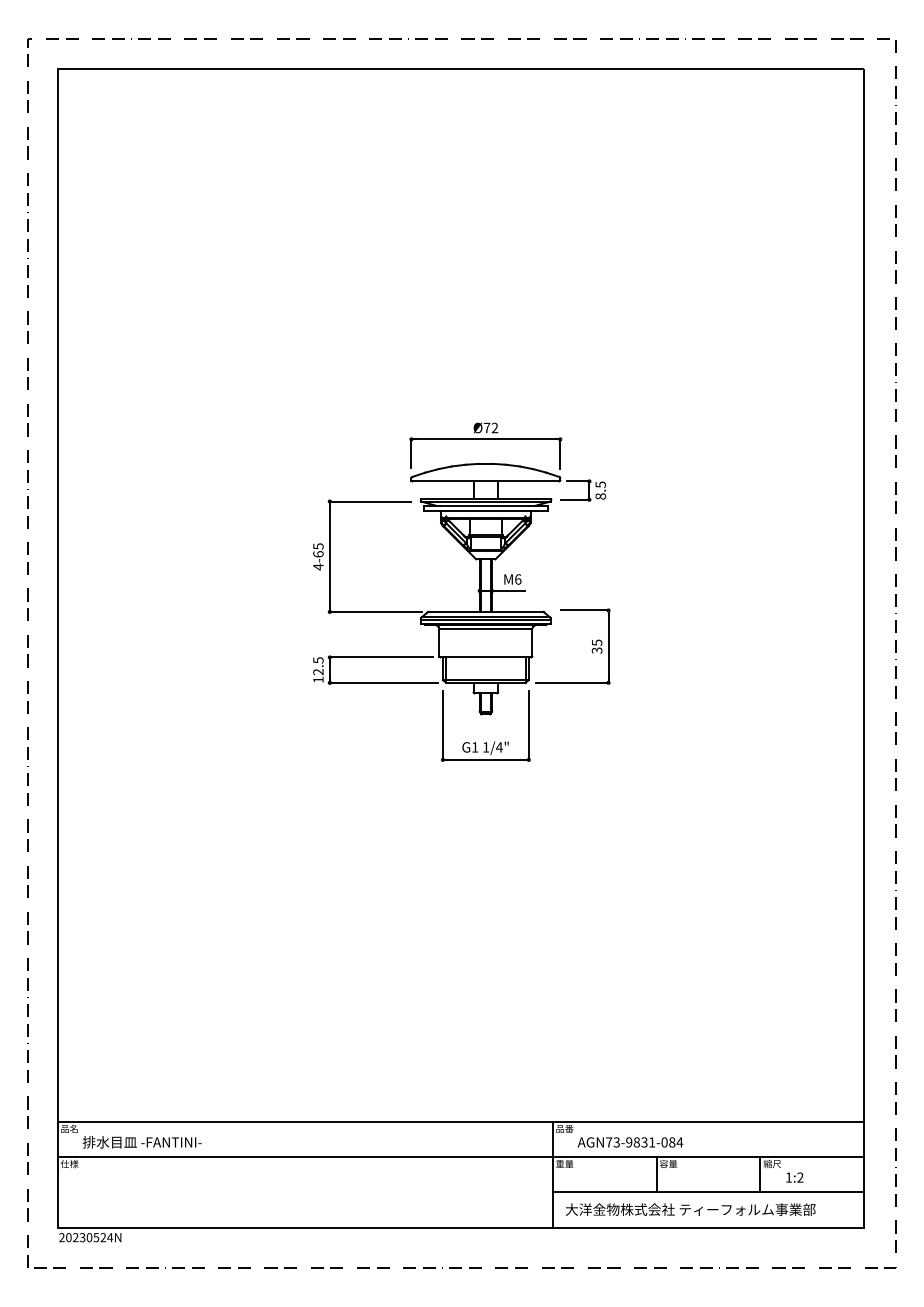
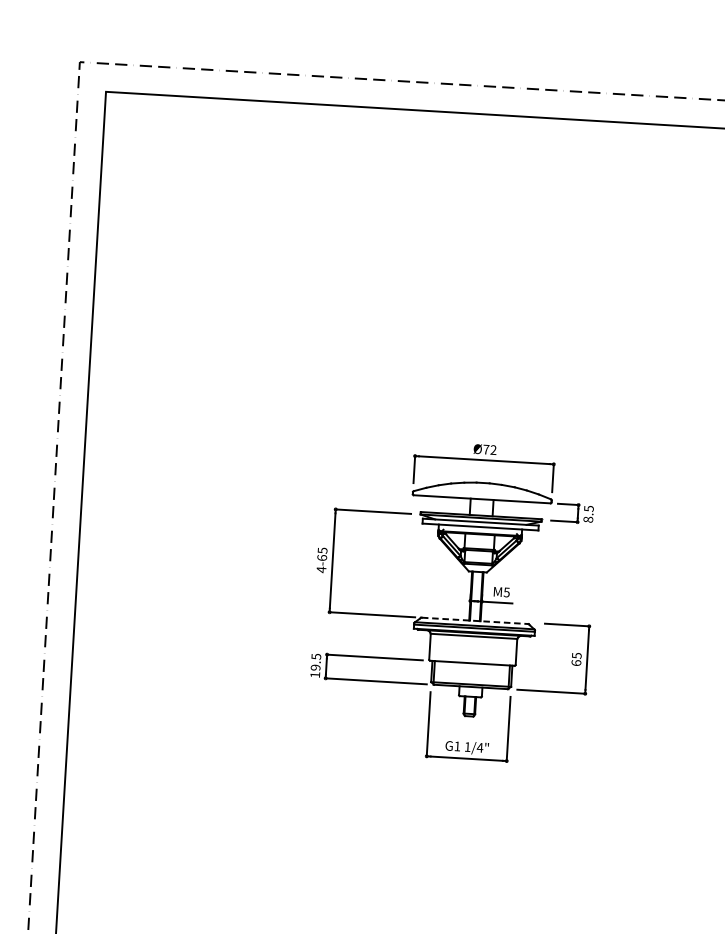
text: (518, 579) -> (507, 592), M6 -> M5
line: (485, 611) -> (474, 620), solid -> dashed
text: (596, 650) -> (575, 662), 35 -> 65
text: (318, 672) -> (315, 668), 12.5 -> 19.5

